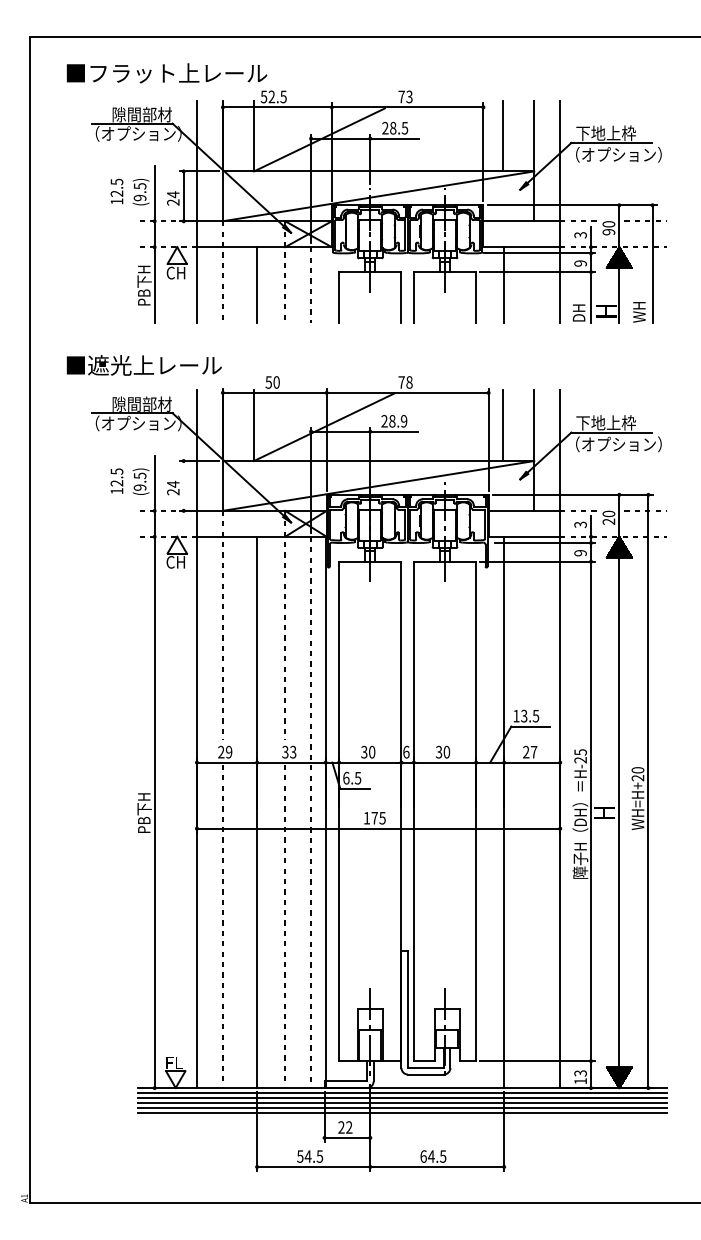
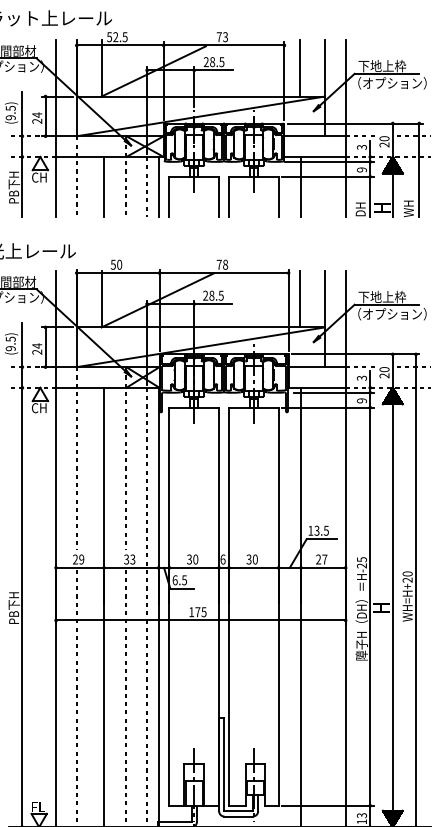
text: (609, 232) -> (384, 145), 90 -> 20
line: (325, 284) -> (158, 186), added
text: (403, 421) -> (220, 295), 28.9 -> 28.5
line: (183, 485) -> (45, 346), added

